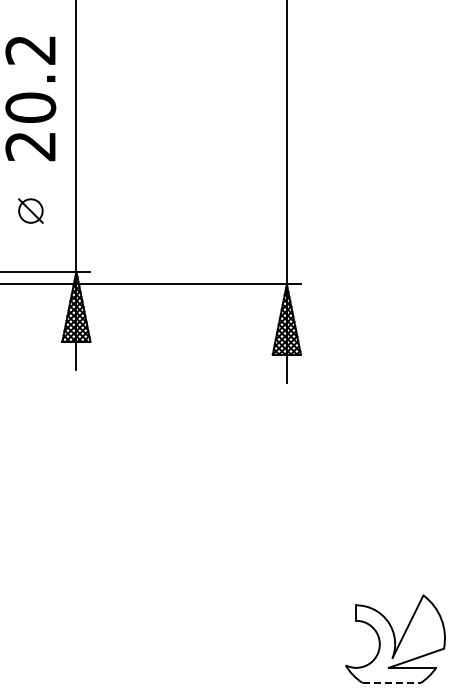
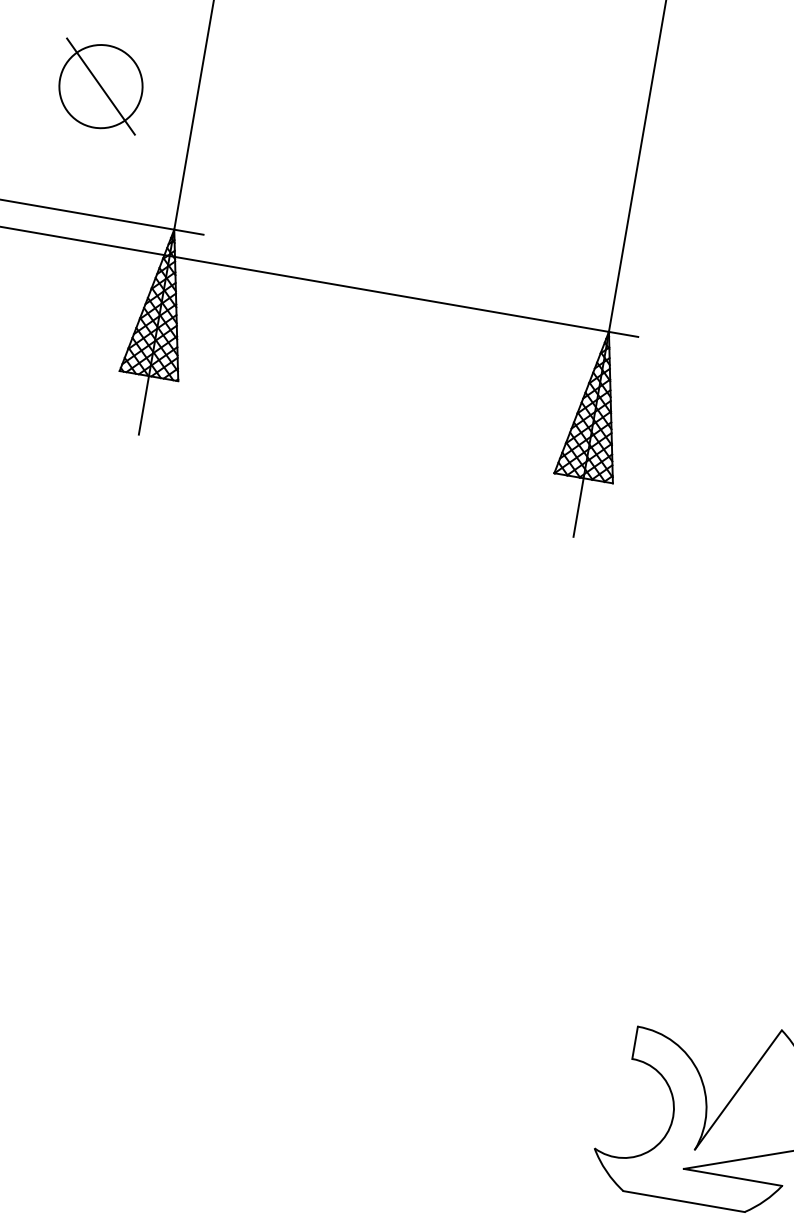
part: (30, 210) -> (100, 85), size x1.67
line: (392, 683) -> (685, 1202), dashed -> solid

